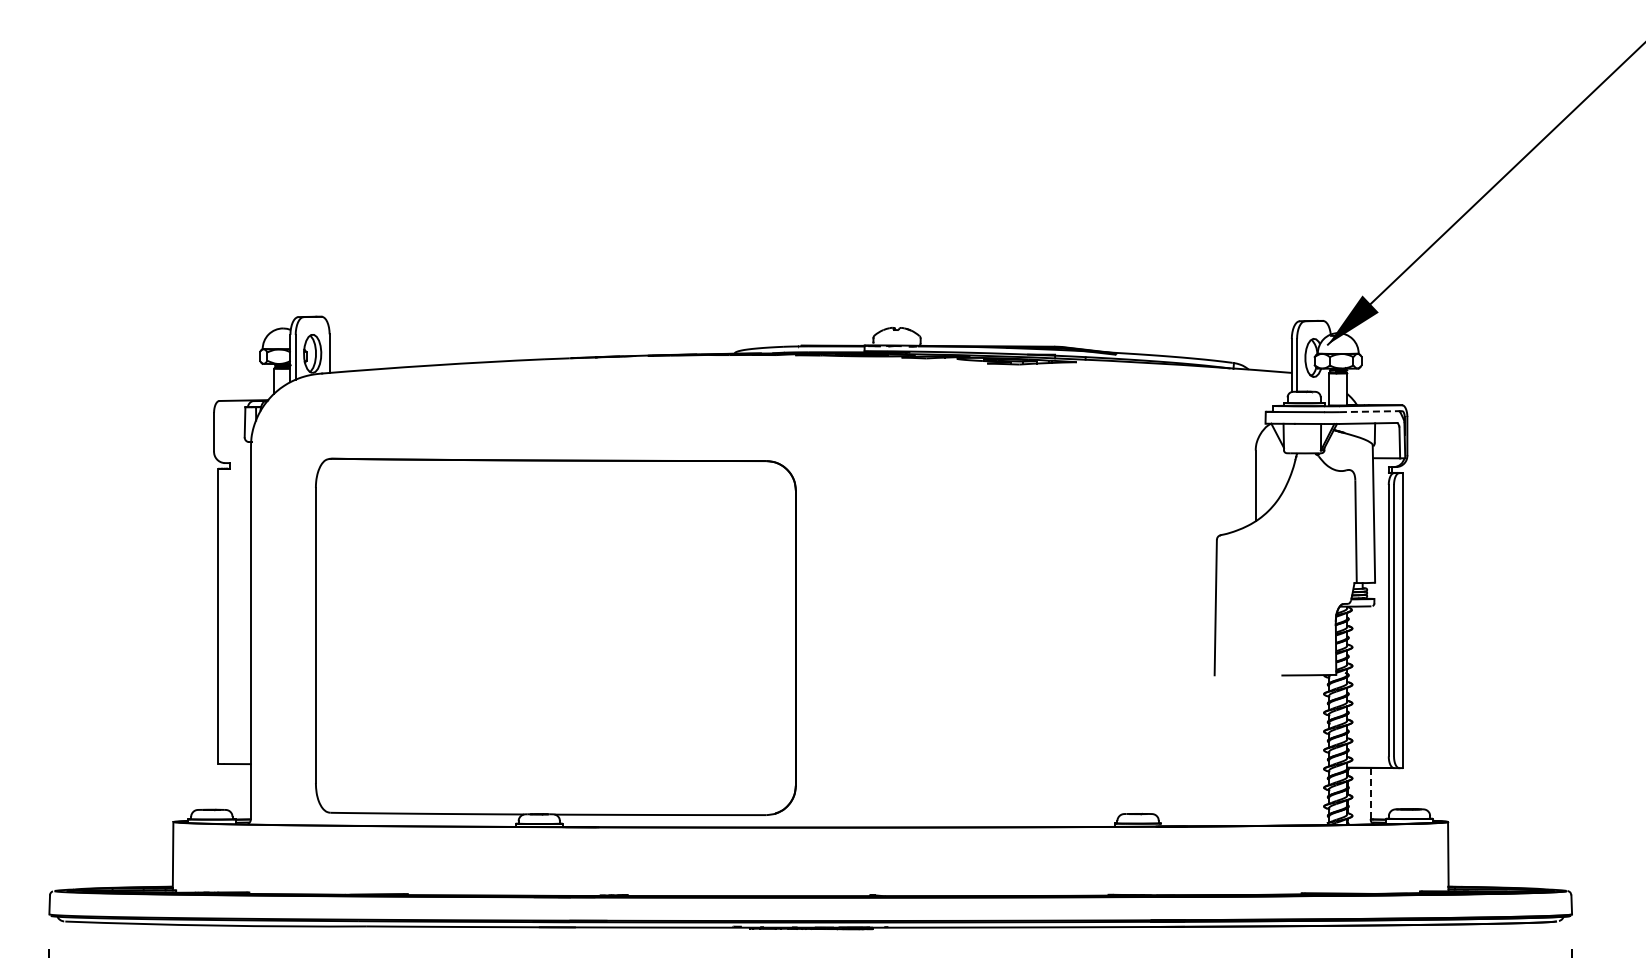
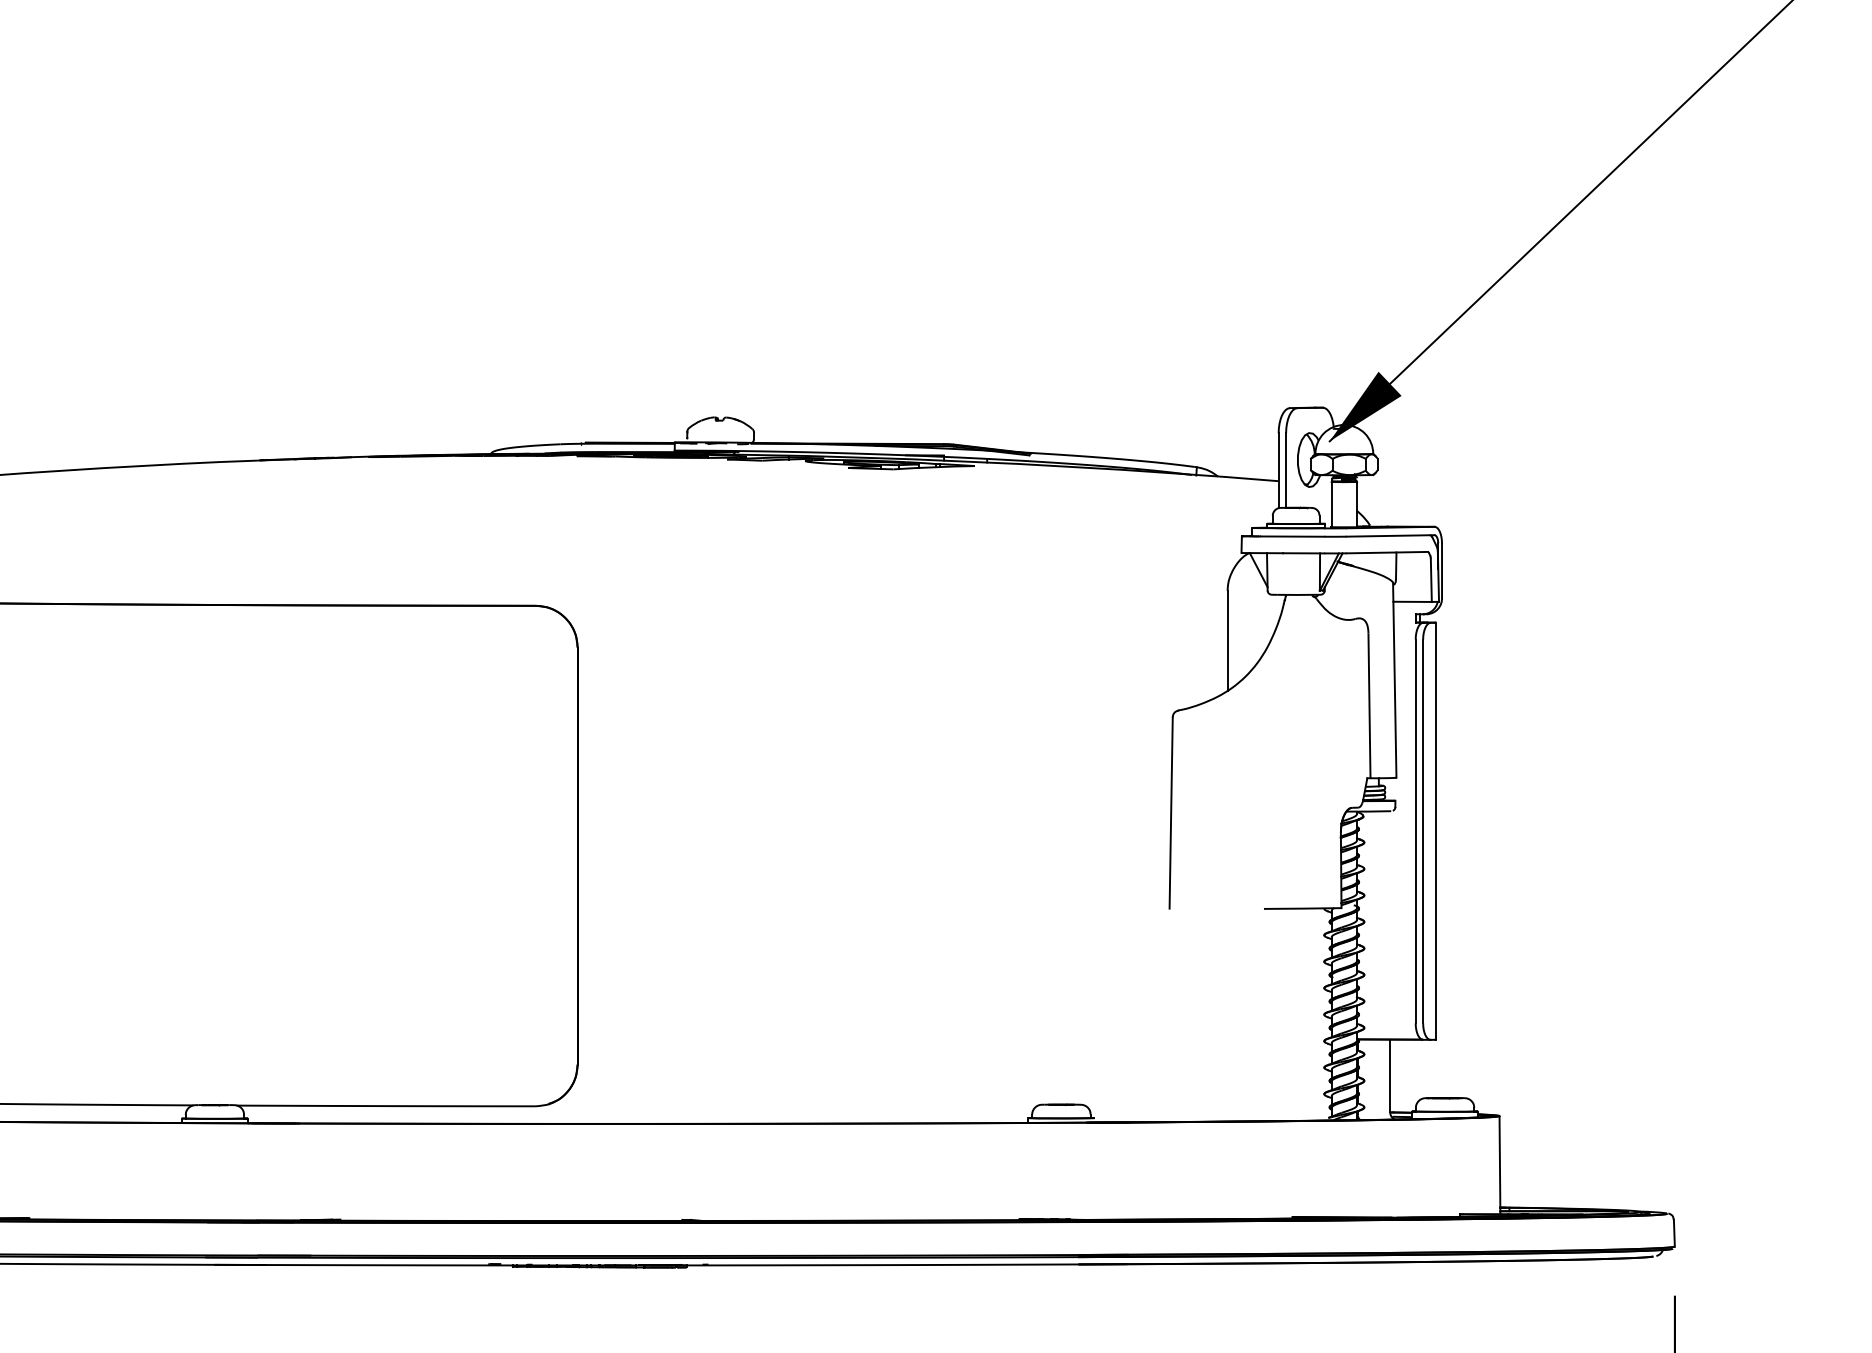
line: (1371, 411) -> (1391, 535), dashed -> solid
line: (1370, 793) -> (1389, 1075), dashed -> solid

